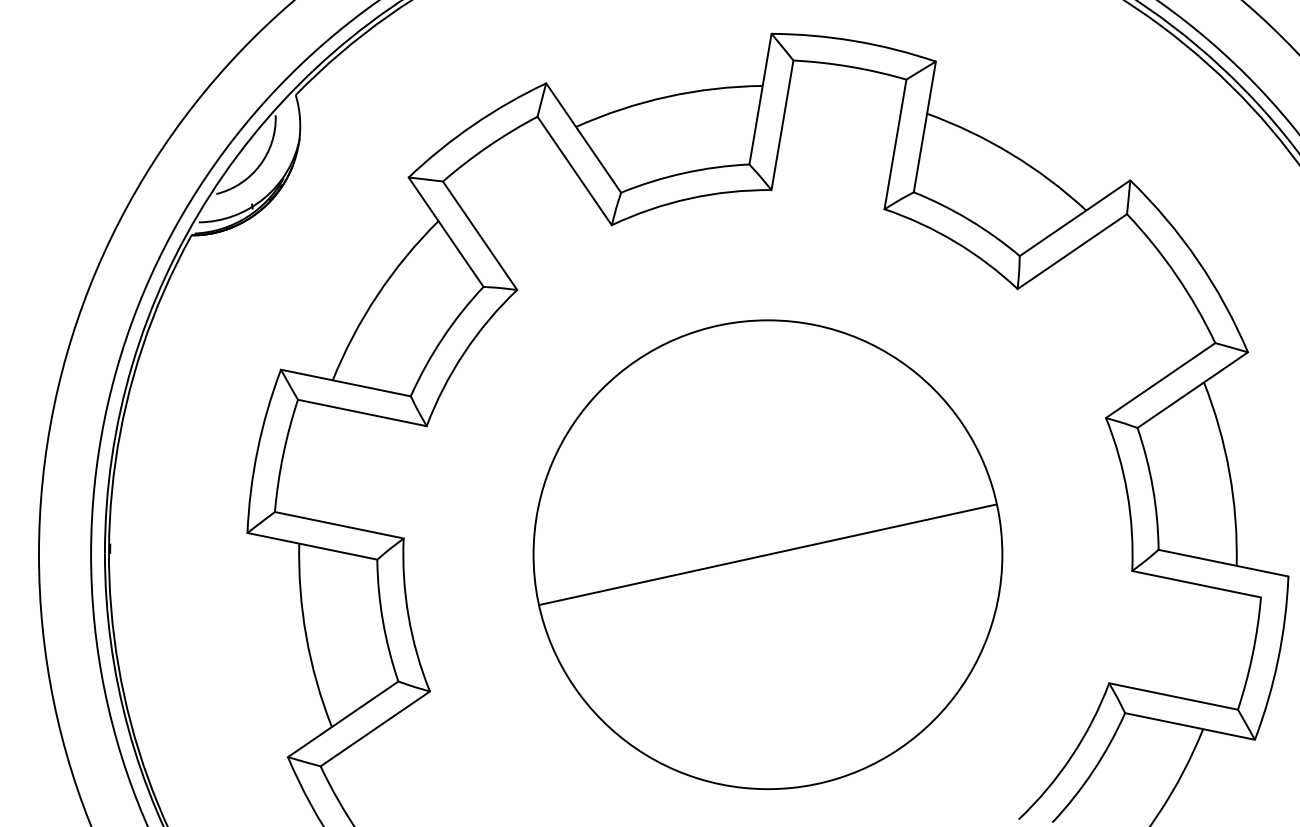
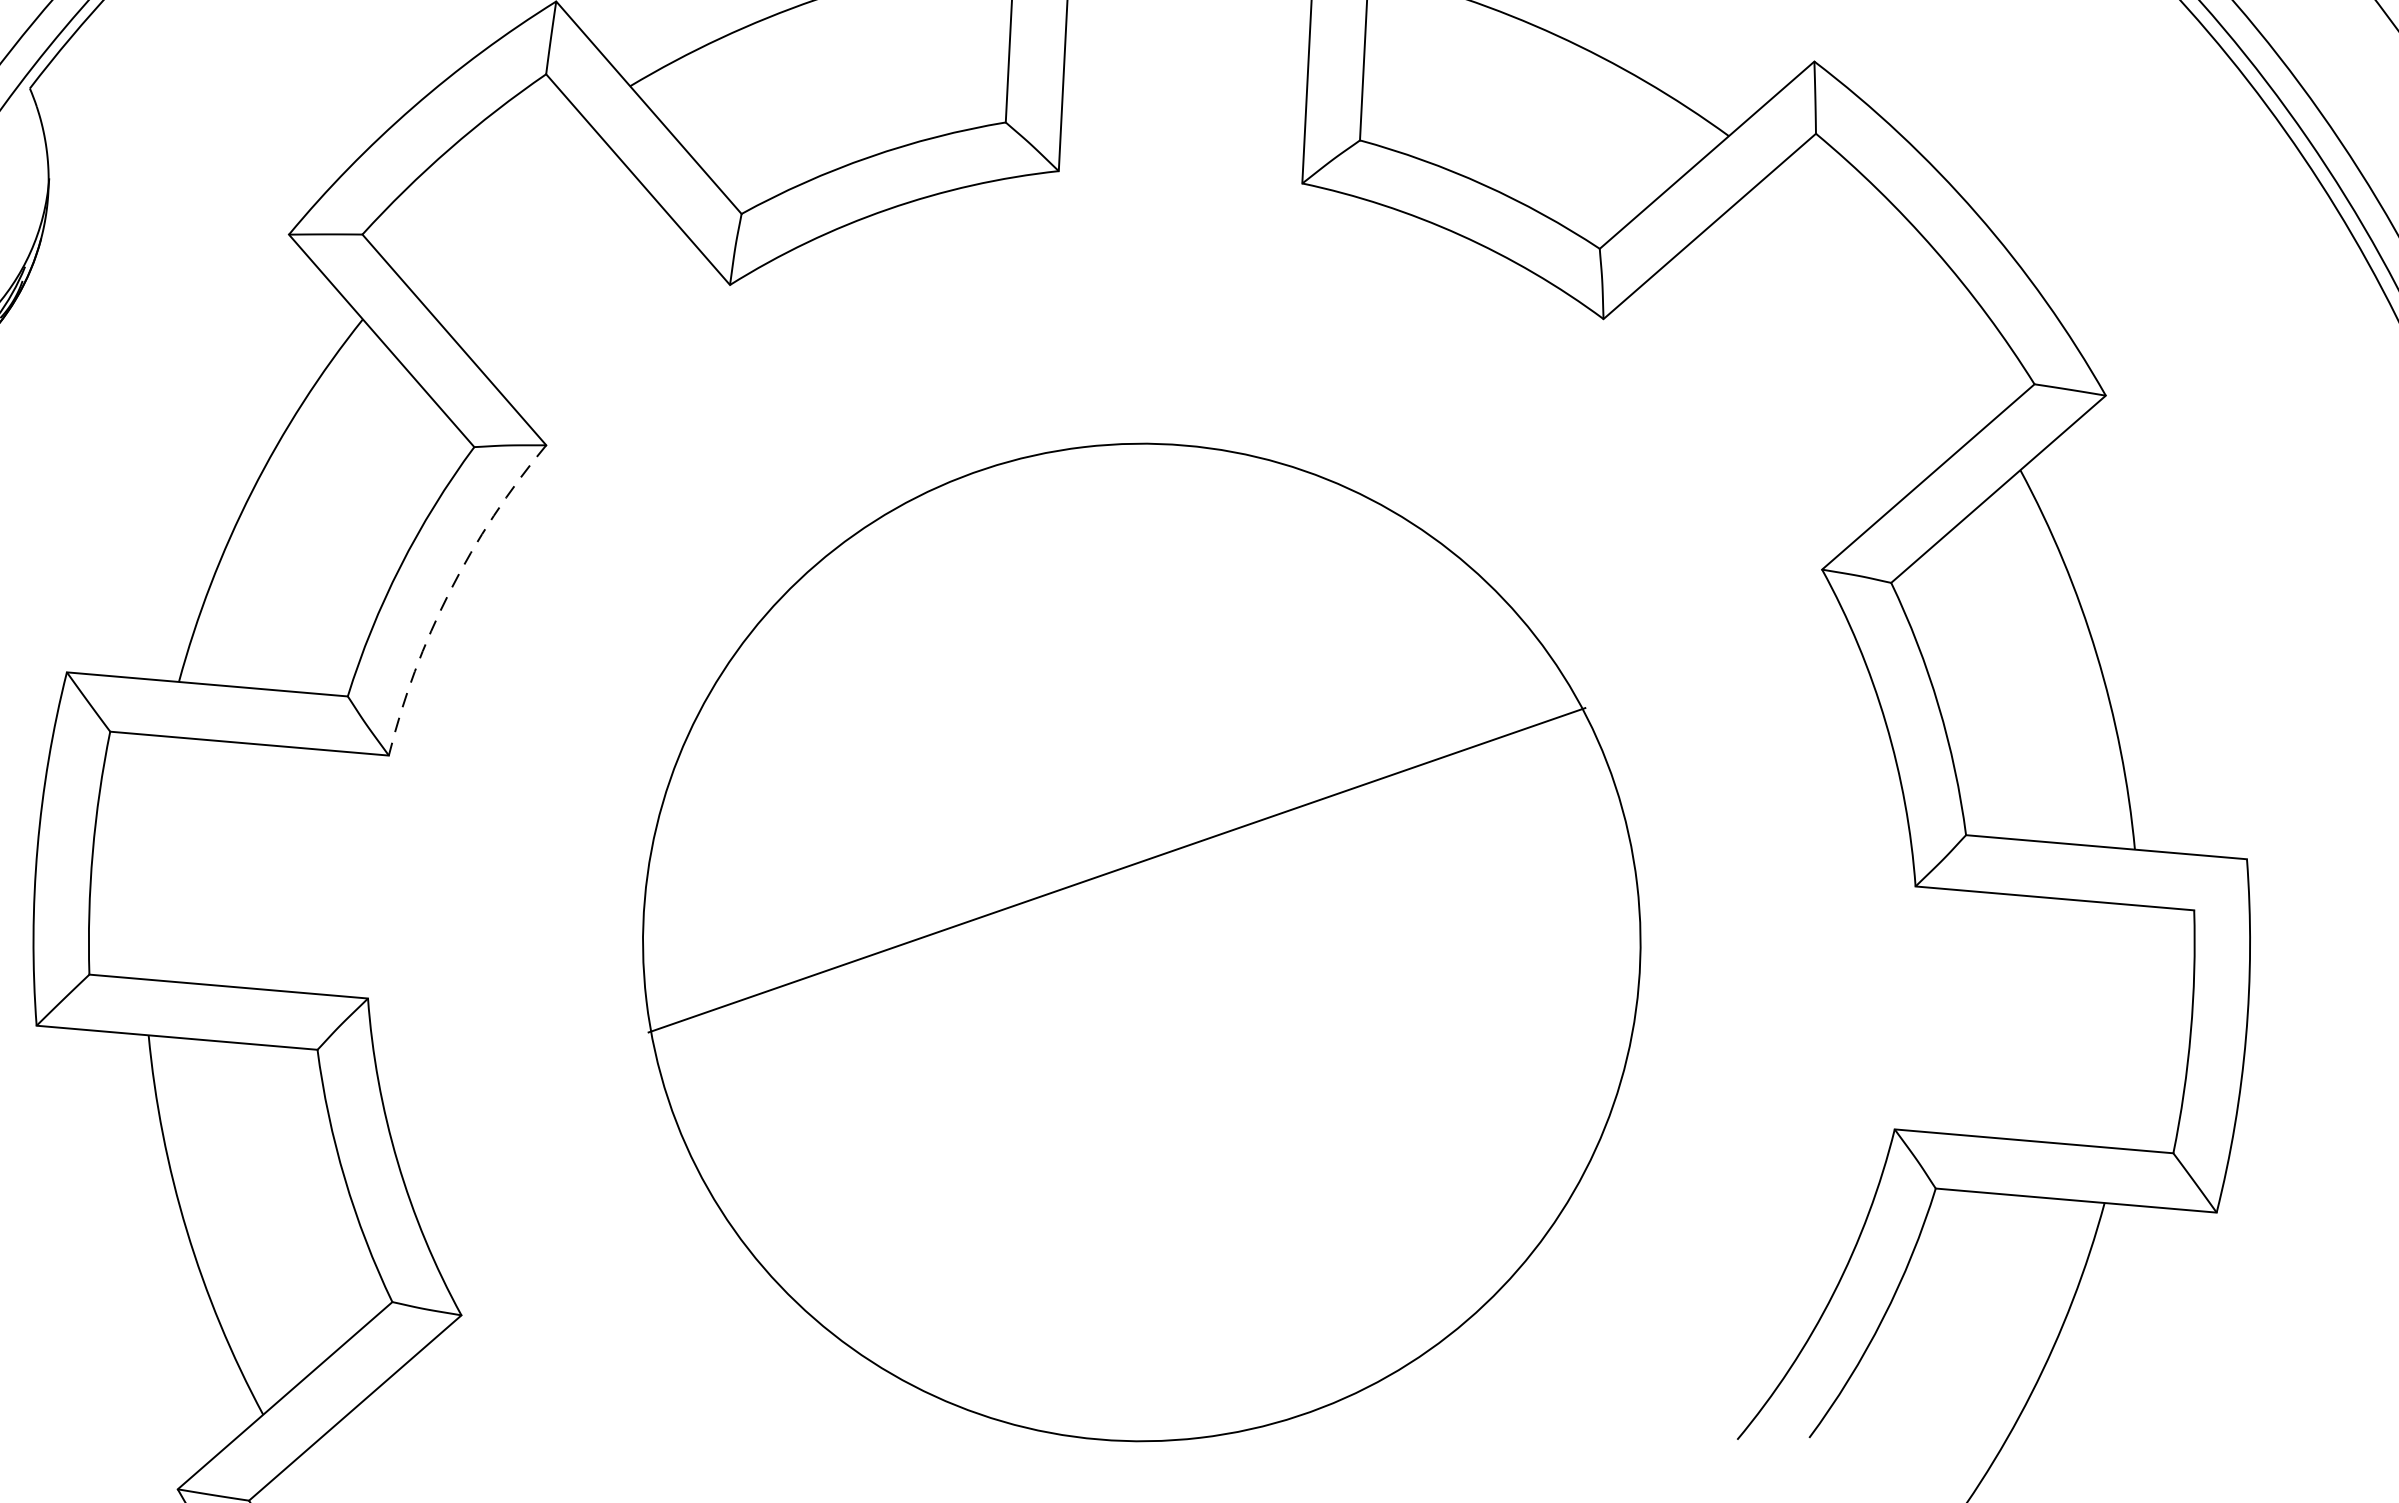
arc: (464, 352) -> (450, 590), solid -> dashed
line: (767, 554) -> (1115, 870), moved

